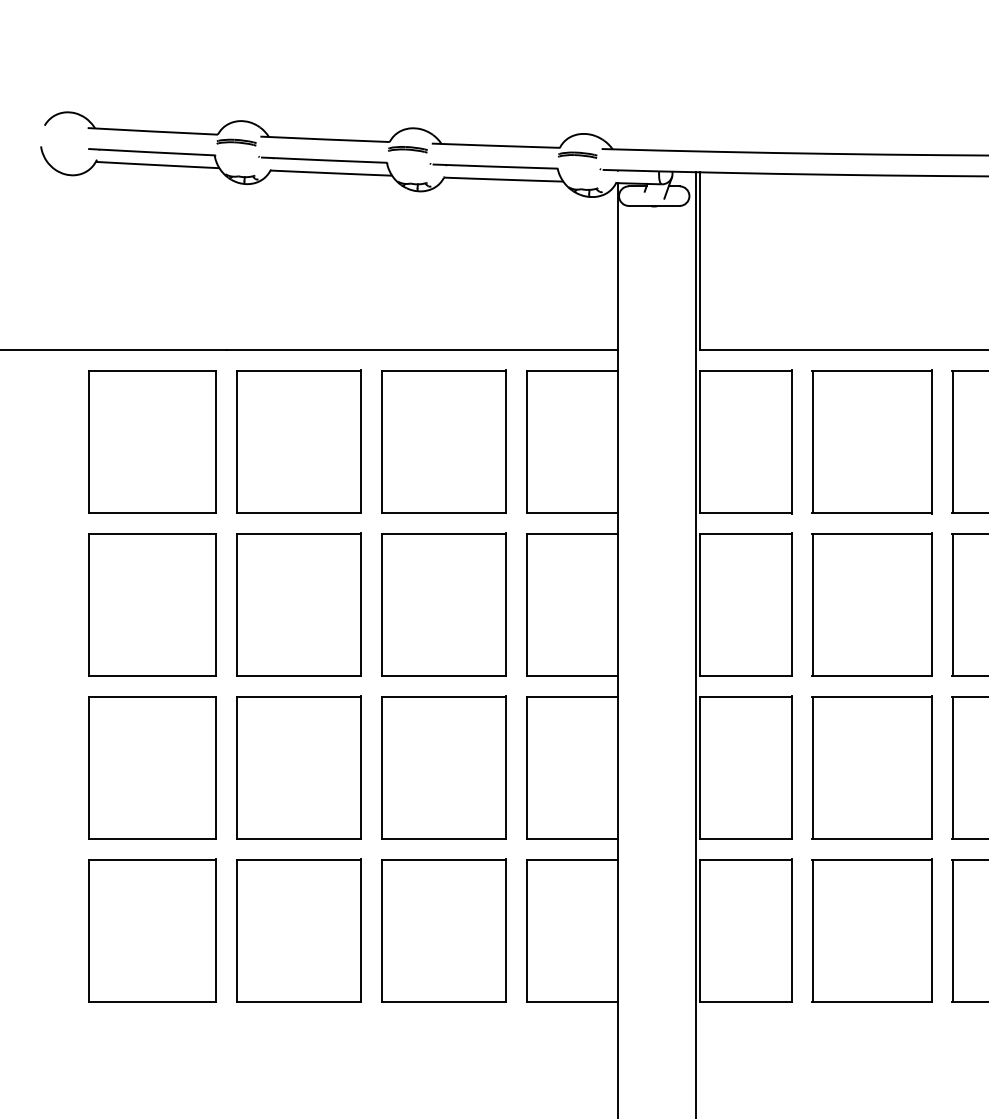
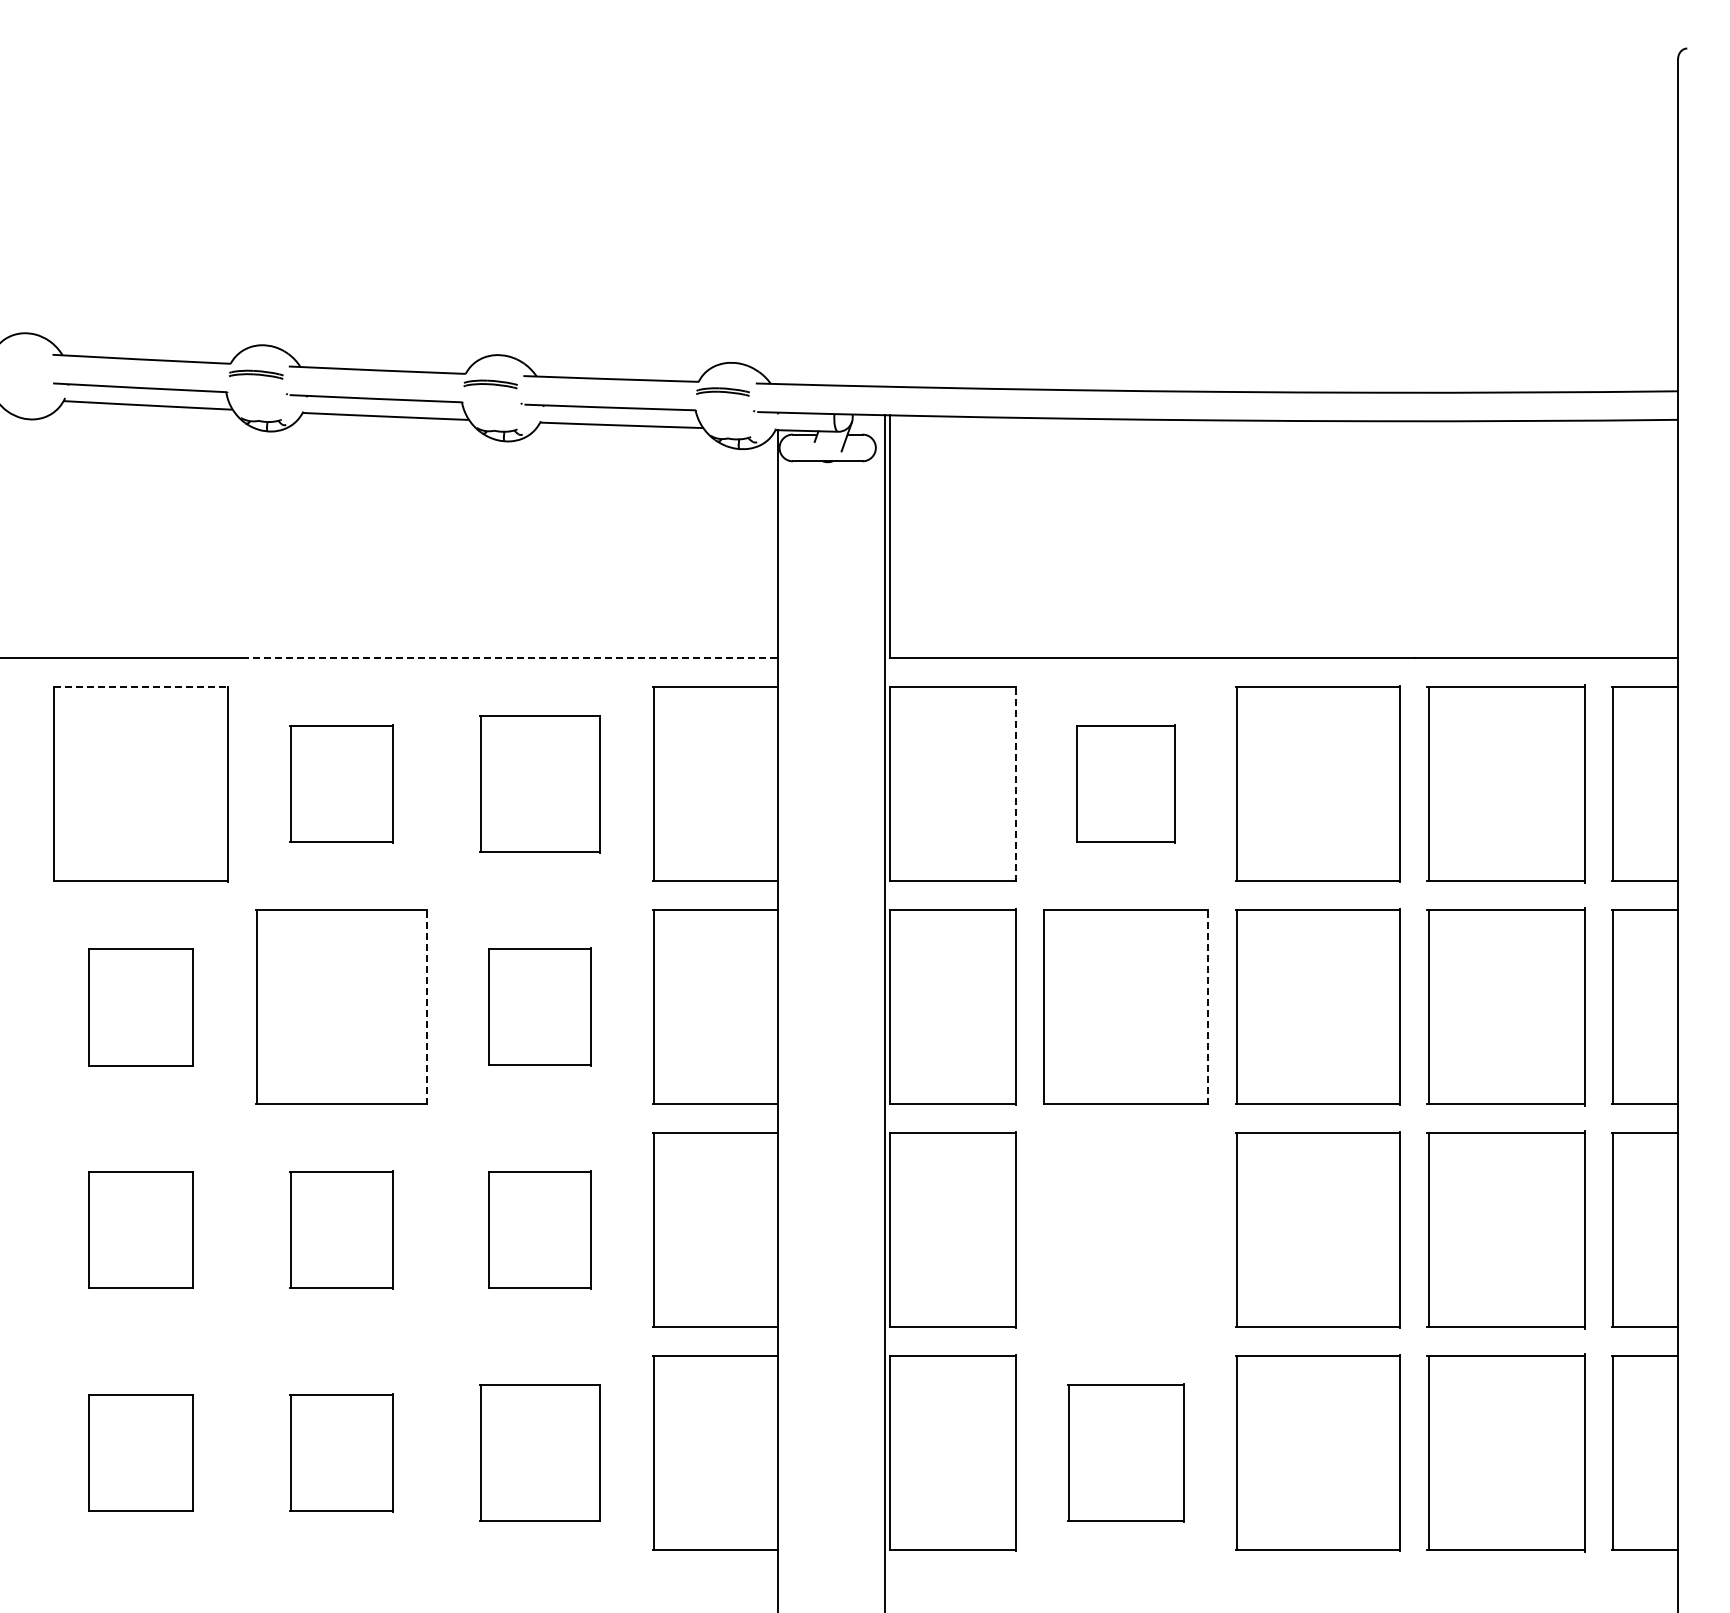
line: (422, 350) -> (510, 658), solid -> dashed
line: (152, 370) -> (141, 686), solid -> dashed
part: (298, 441) -> (341, 783), size x0.6
part: (443, 441) -> (539, 783), size x0.7
line: (791, 441) -> (1015, 783), solid -> dashed
part: (871, 441) -> (1125, 783), size x0.6
part: (443, 604) -> (539, 1006), size x0.6
line: (932, 604) -> (1208, 1006), solid -> dashed
part: (152, 605) -> (140, 1007), size x0.6
line: (361, 605) -> (426, 1007), solid -> dashed
part: (152, 767) -> (140, 1229), size x0.6
part: (298, 767) -> (341, 1229), size x0.6
part: (443, 767) -> (539, 1229), size x0.6
part: (871, 767) -> (1125, 1229), removed
part: (152, 930) -> (140, 1452), size x0.6
part: (298, 930) -> (341, 1452), size x0.6
part: (443, 930) -> (539, 1452), size x0.7
part: (871, 930) -> (1125, 1452), size x0.7

